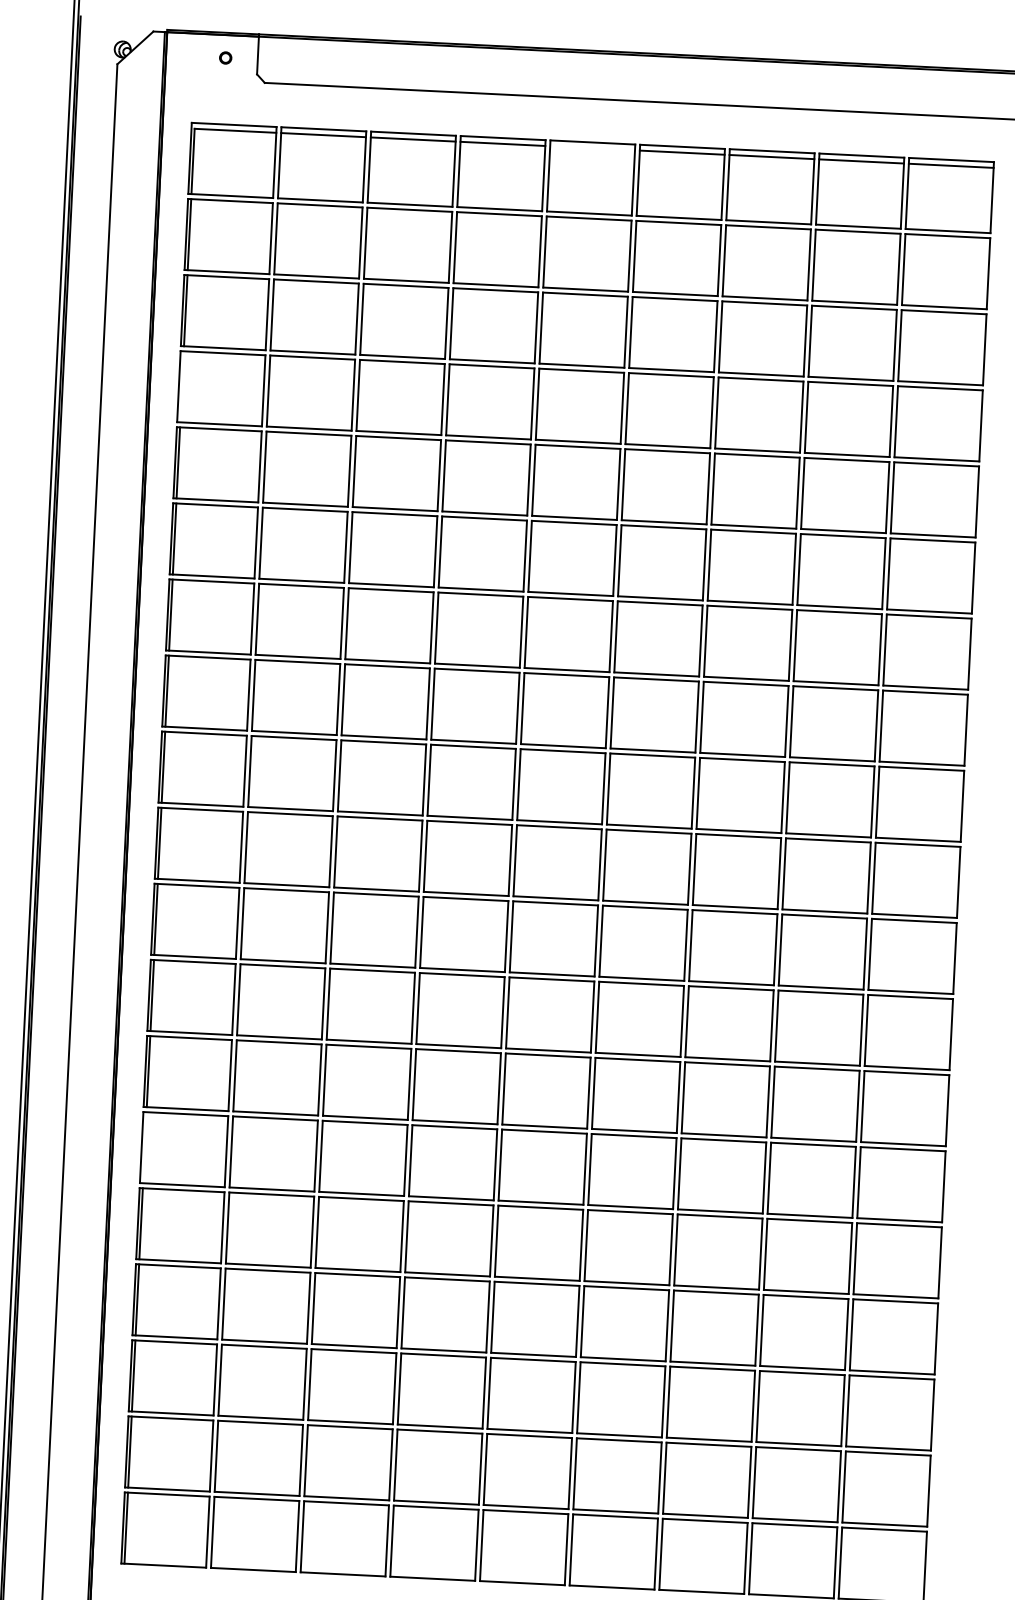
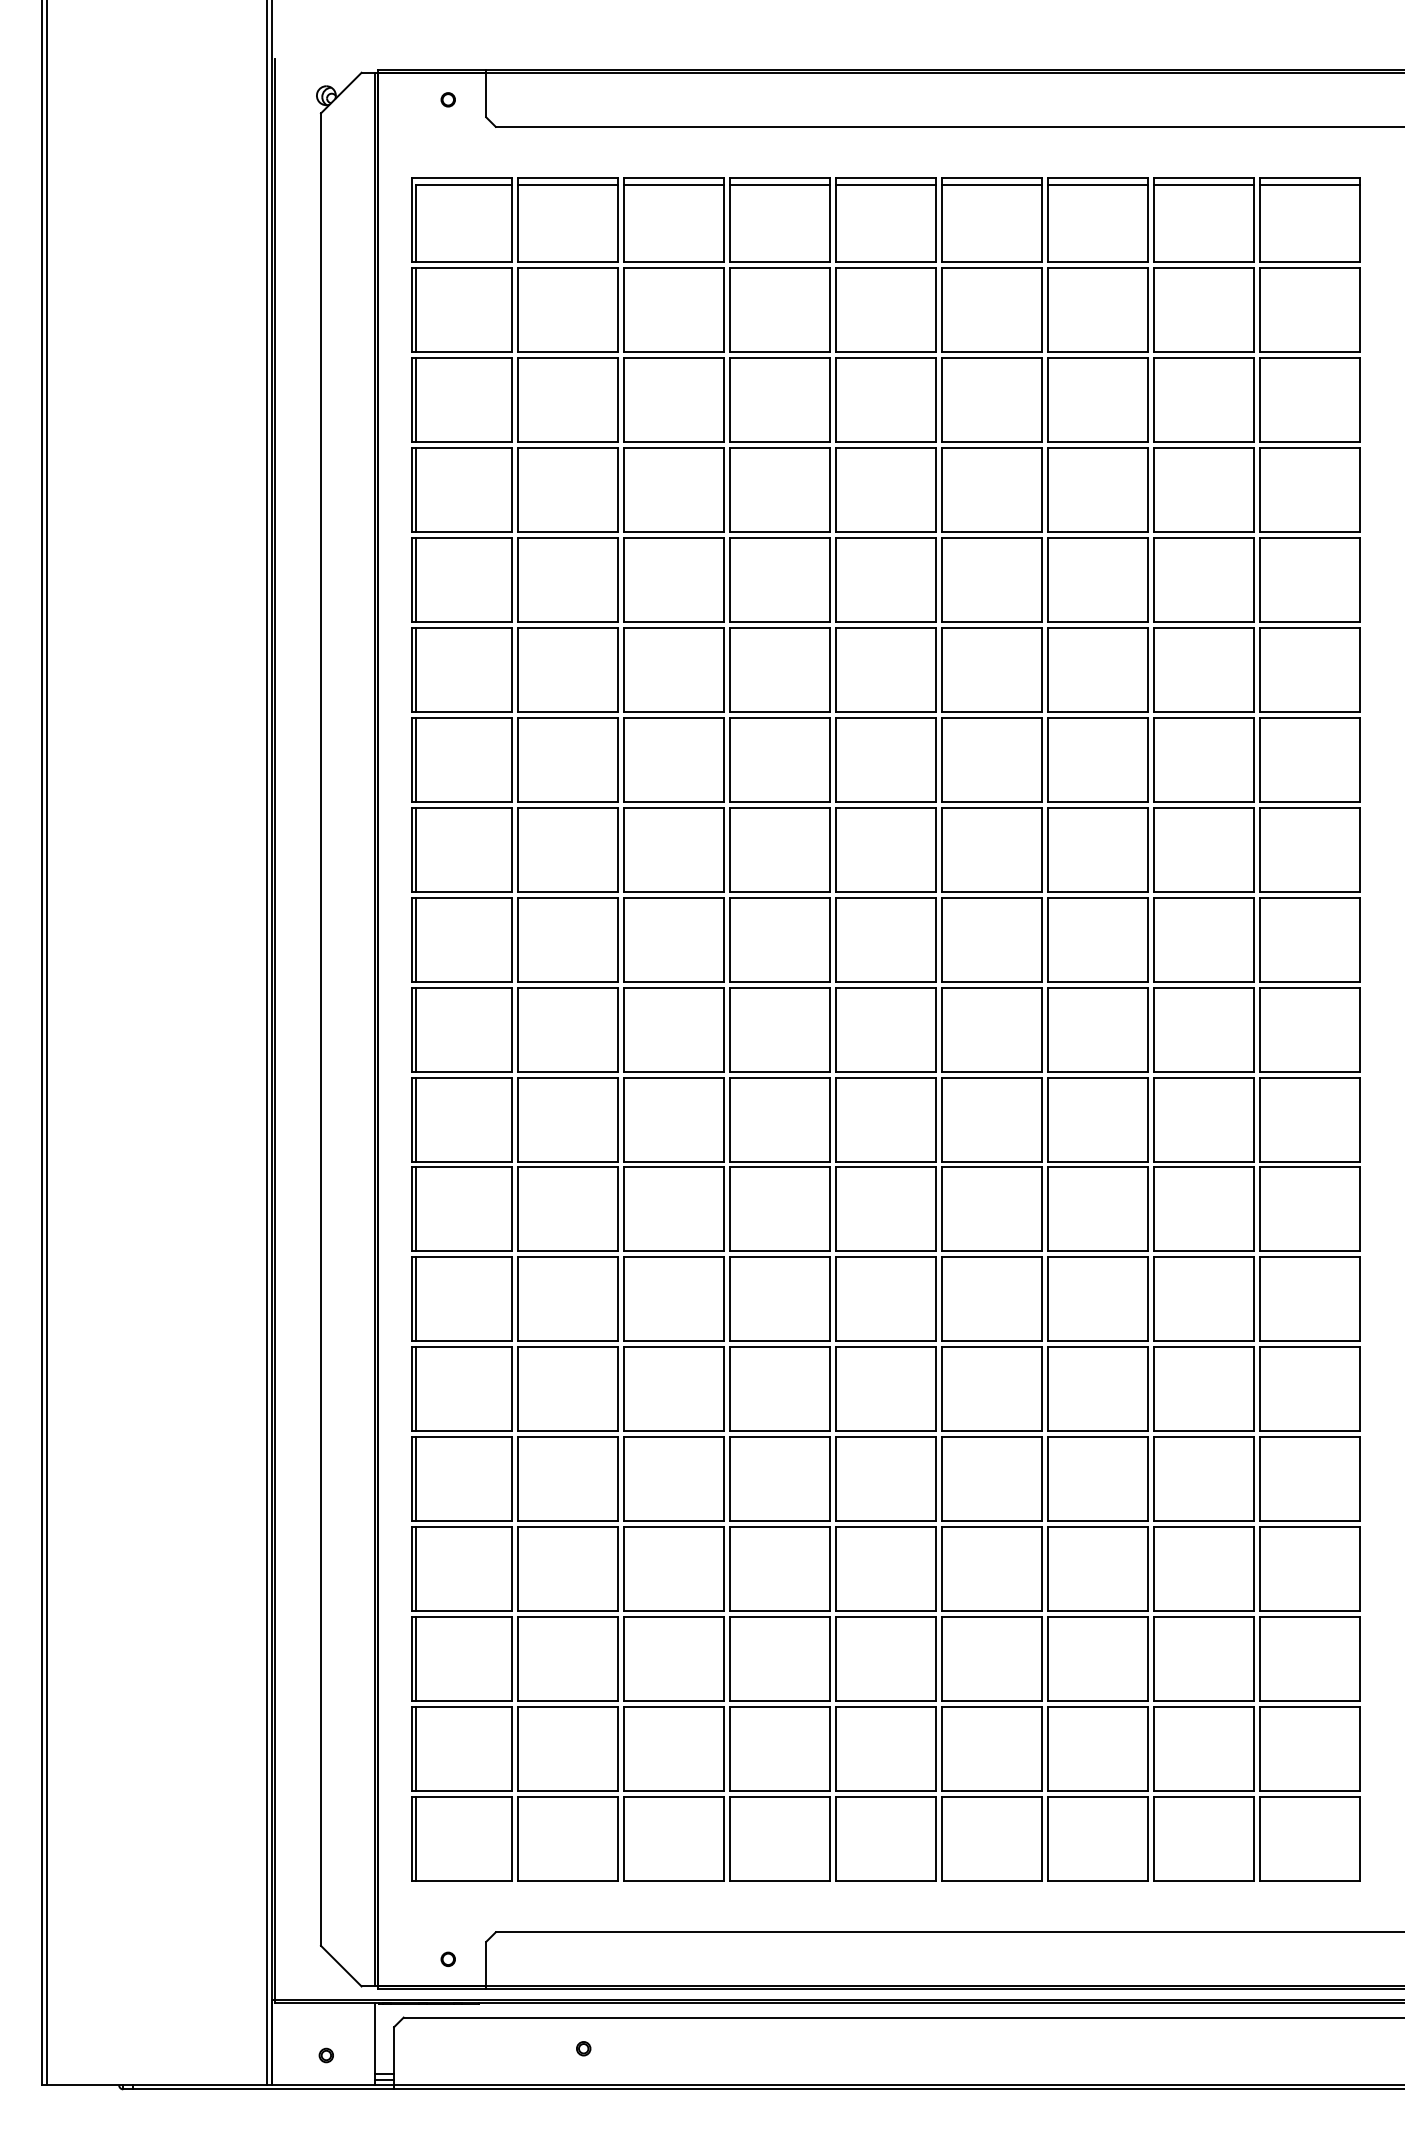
line: (592, 148) -> (885, 185), added
line: (181, 387) -> (415, 490), added
line: (144, 1147) -> (415, 1389), added

